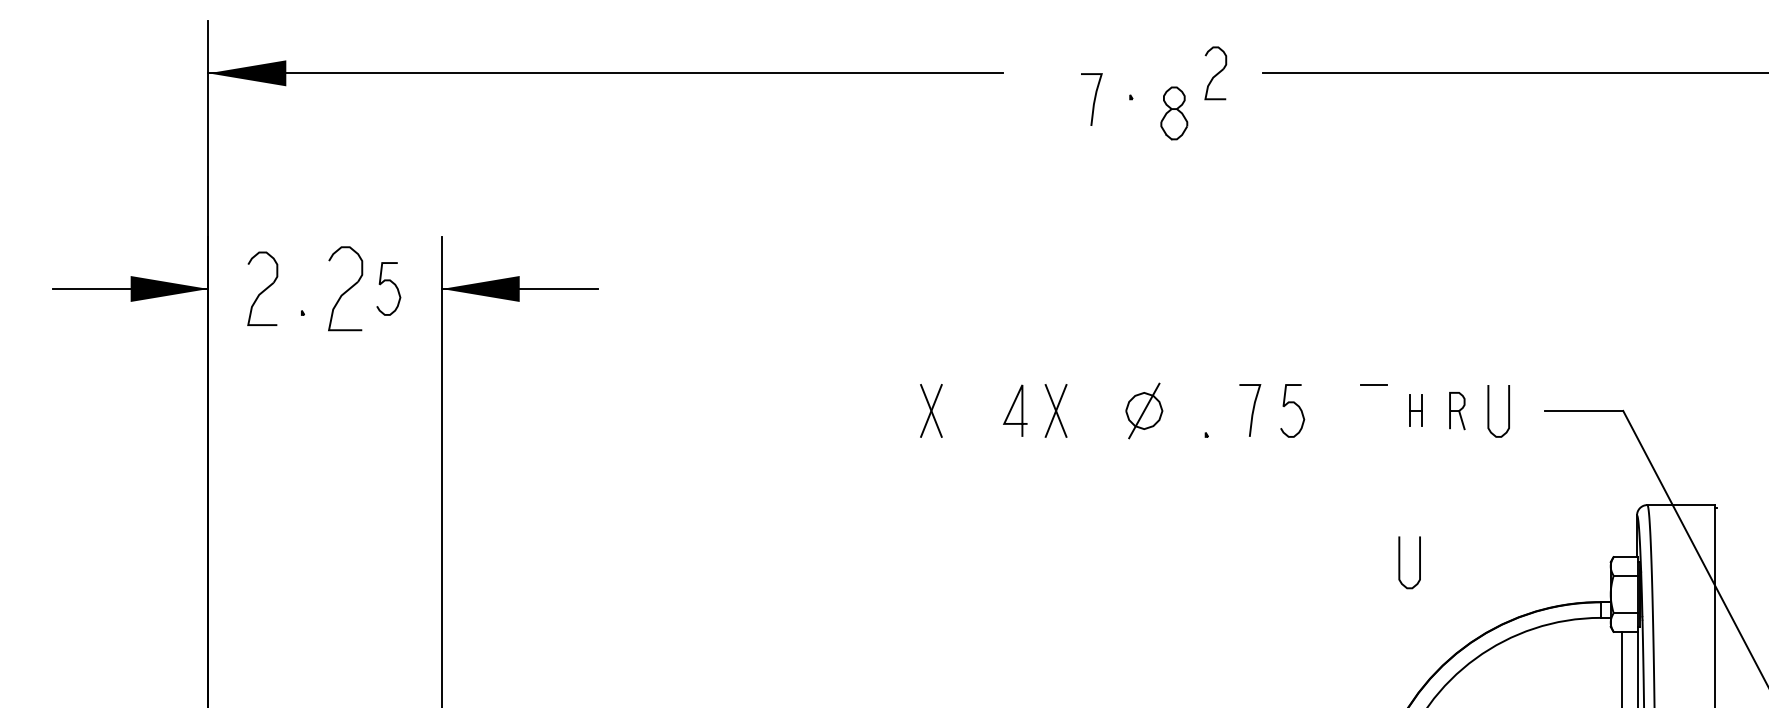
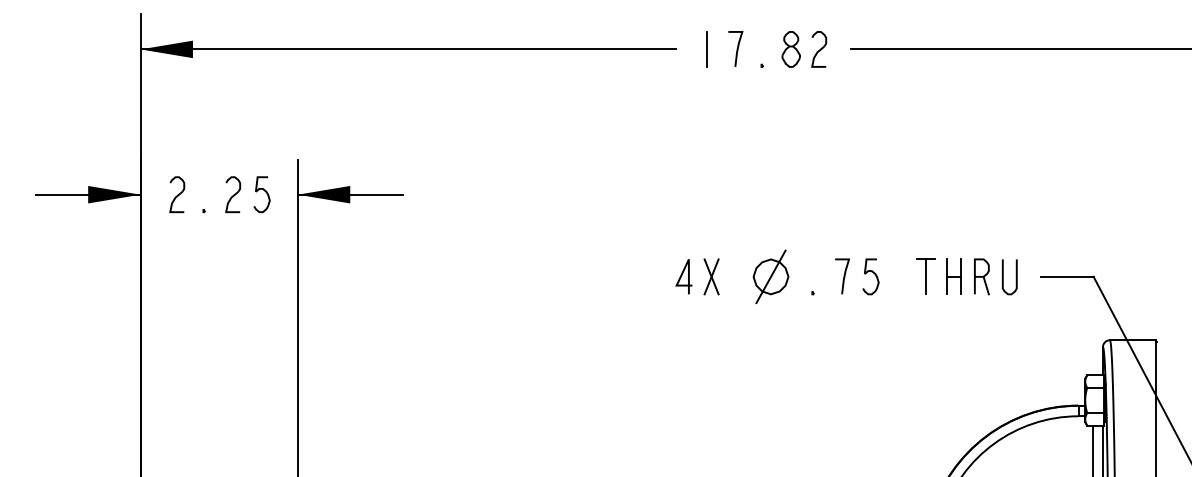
line: (1050, 71) -> (707, 48), added
curve: (1093, 98) -> (736, 48), moved
part: (1173, 113) -> (790, 49), moved
part: (263, 288) -> (177, 194), size x0.71
part: (346, 288) -> (233, 194), size x0.62
part: (931, 410) -> (627, 276), removed
part: (1143, 410) -> (770, 276), size x1.43
line: (1373, 410) -> (925, 276), added
part: (1415, 410) -> (953, 276), size x1.67
part: (1456, 410) -> (981, 276), size x1.43
curve: (1400, 563) -> (943, 379), removed

